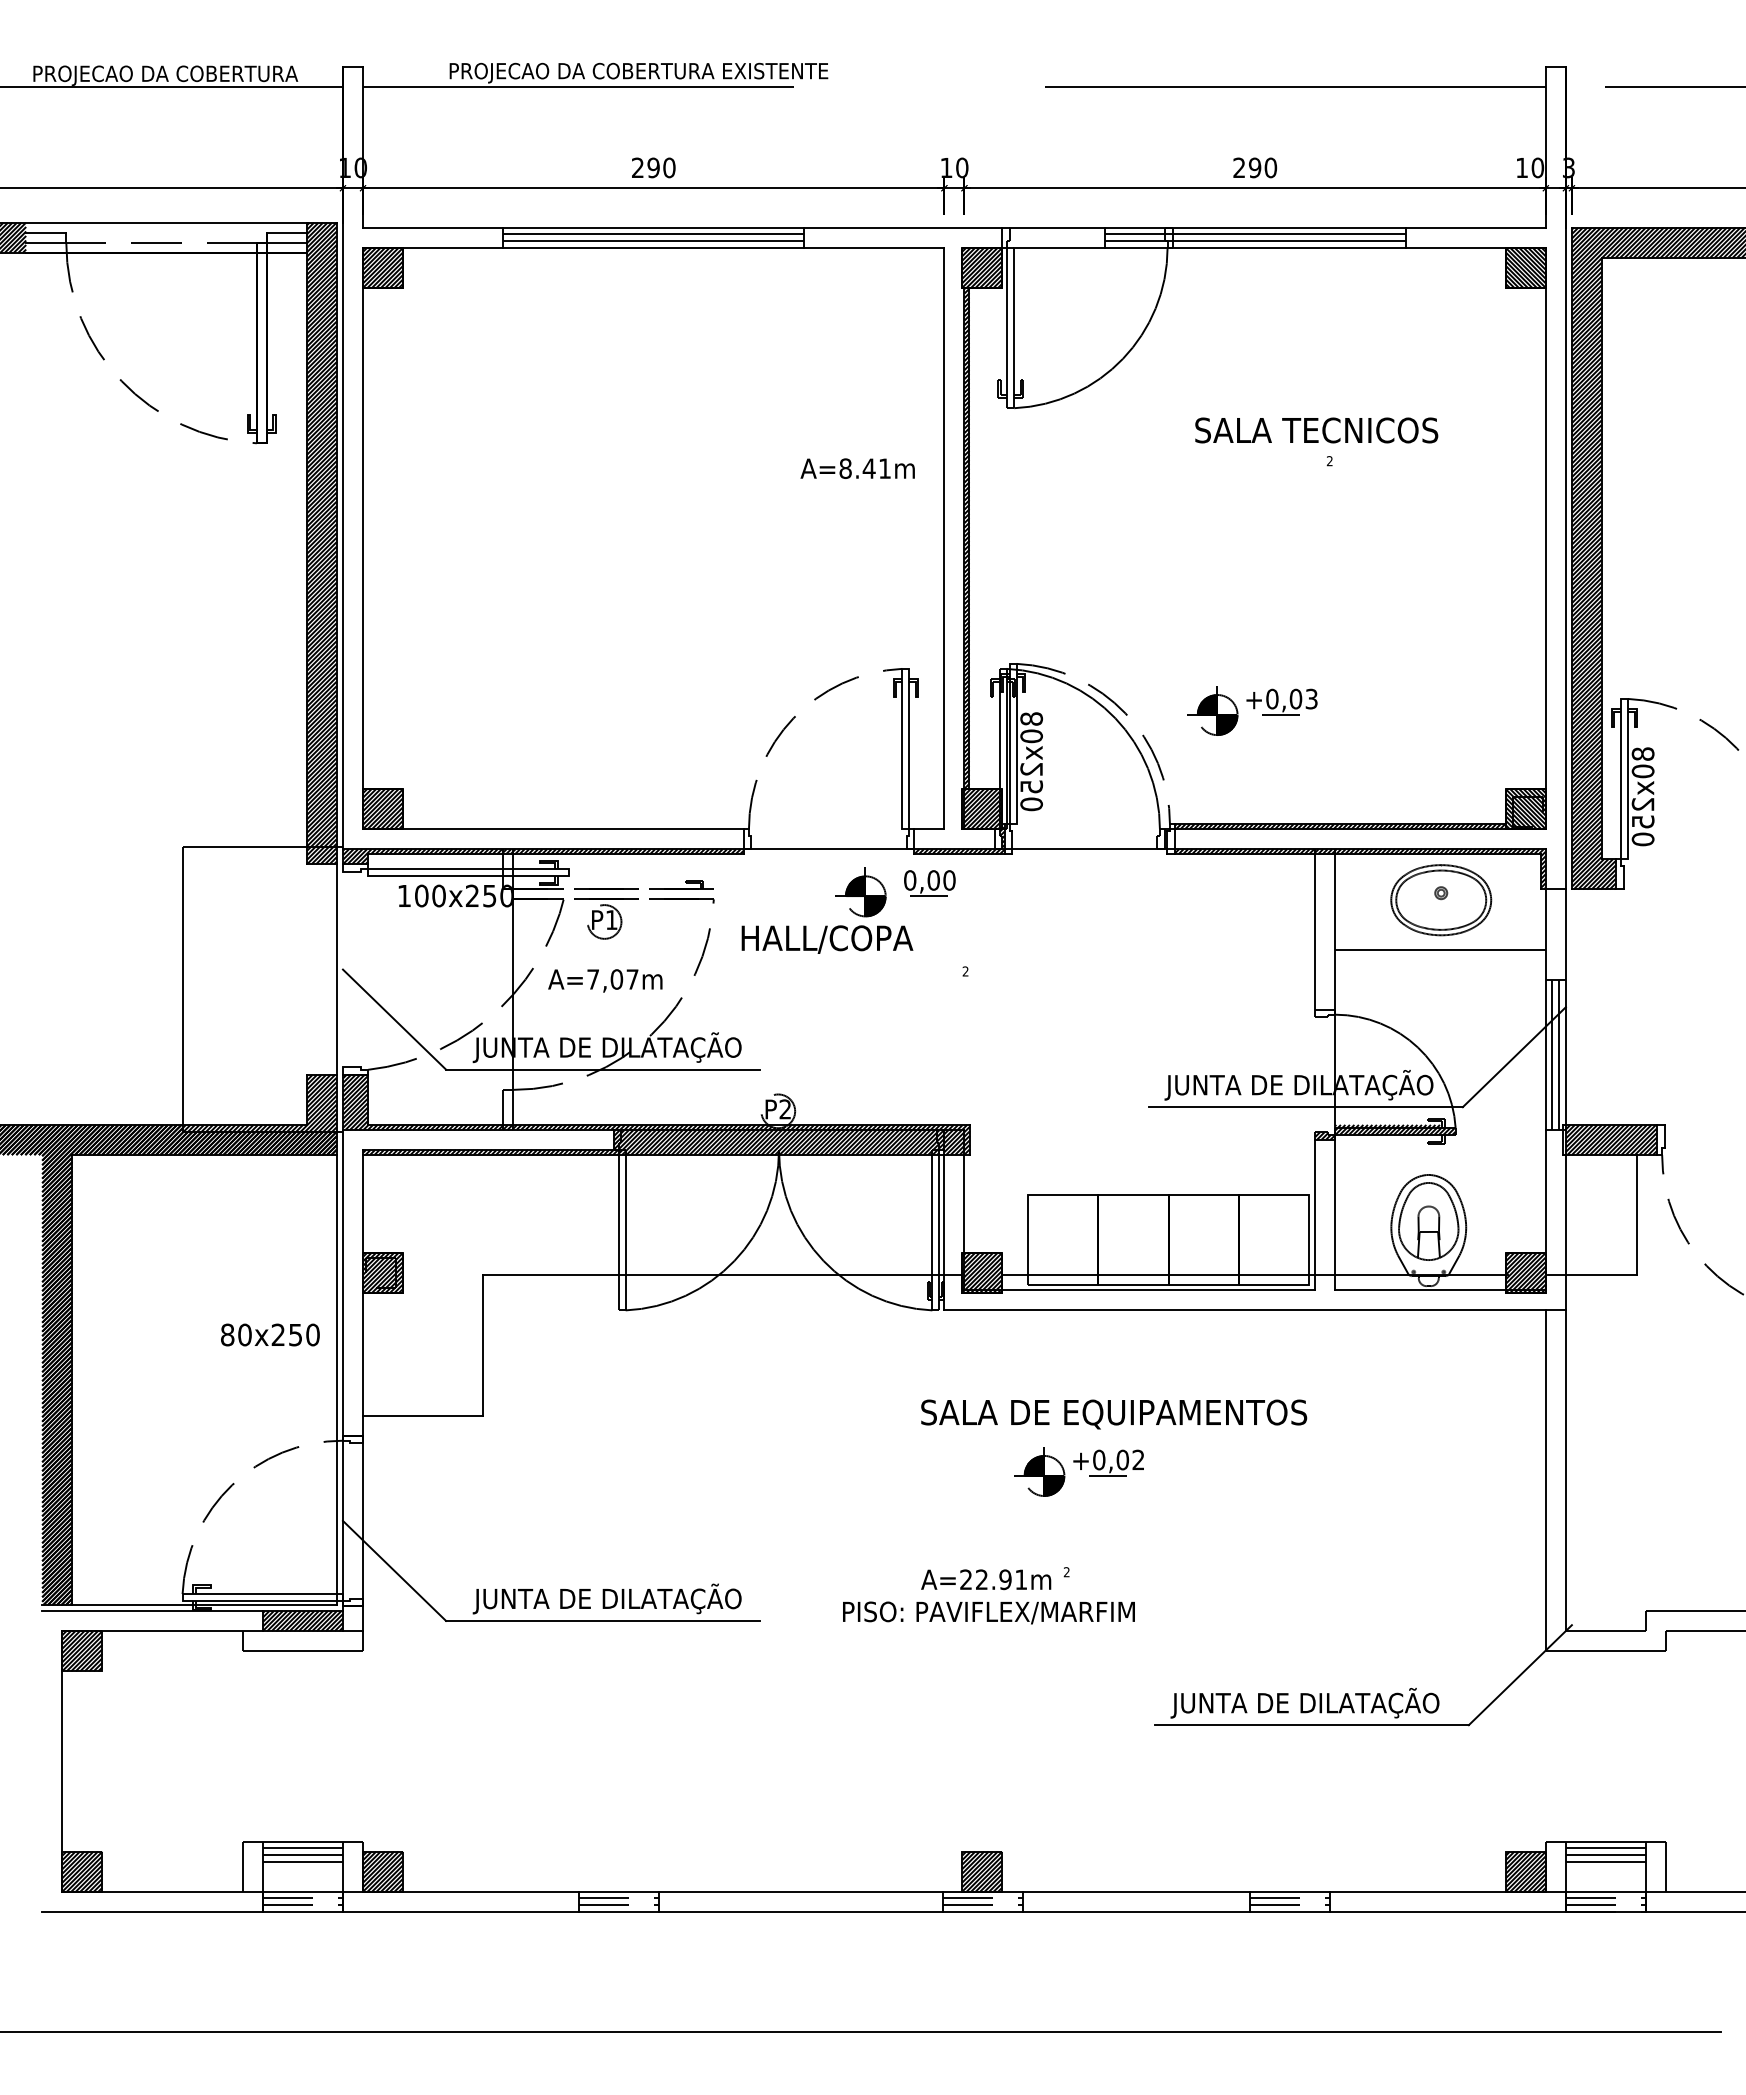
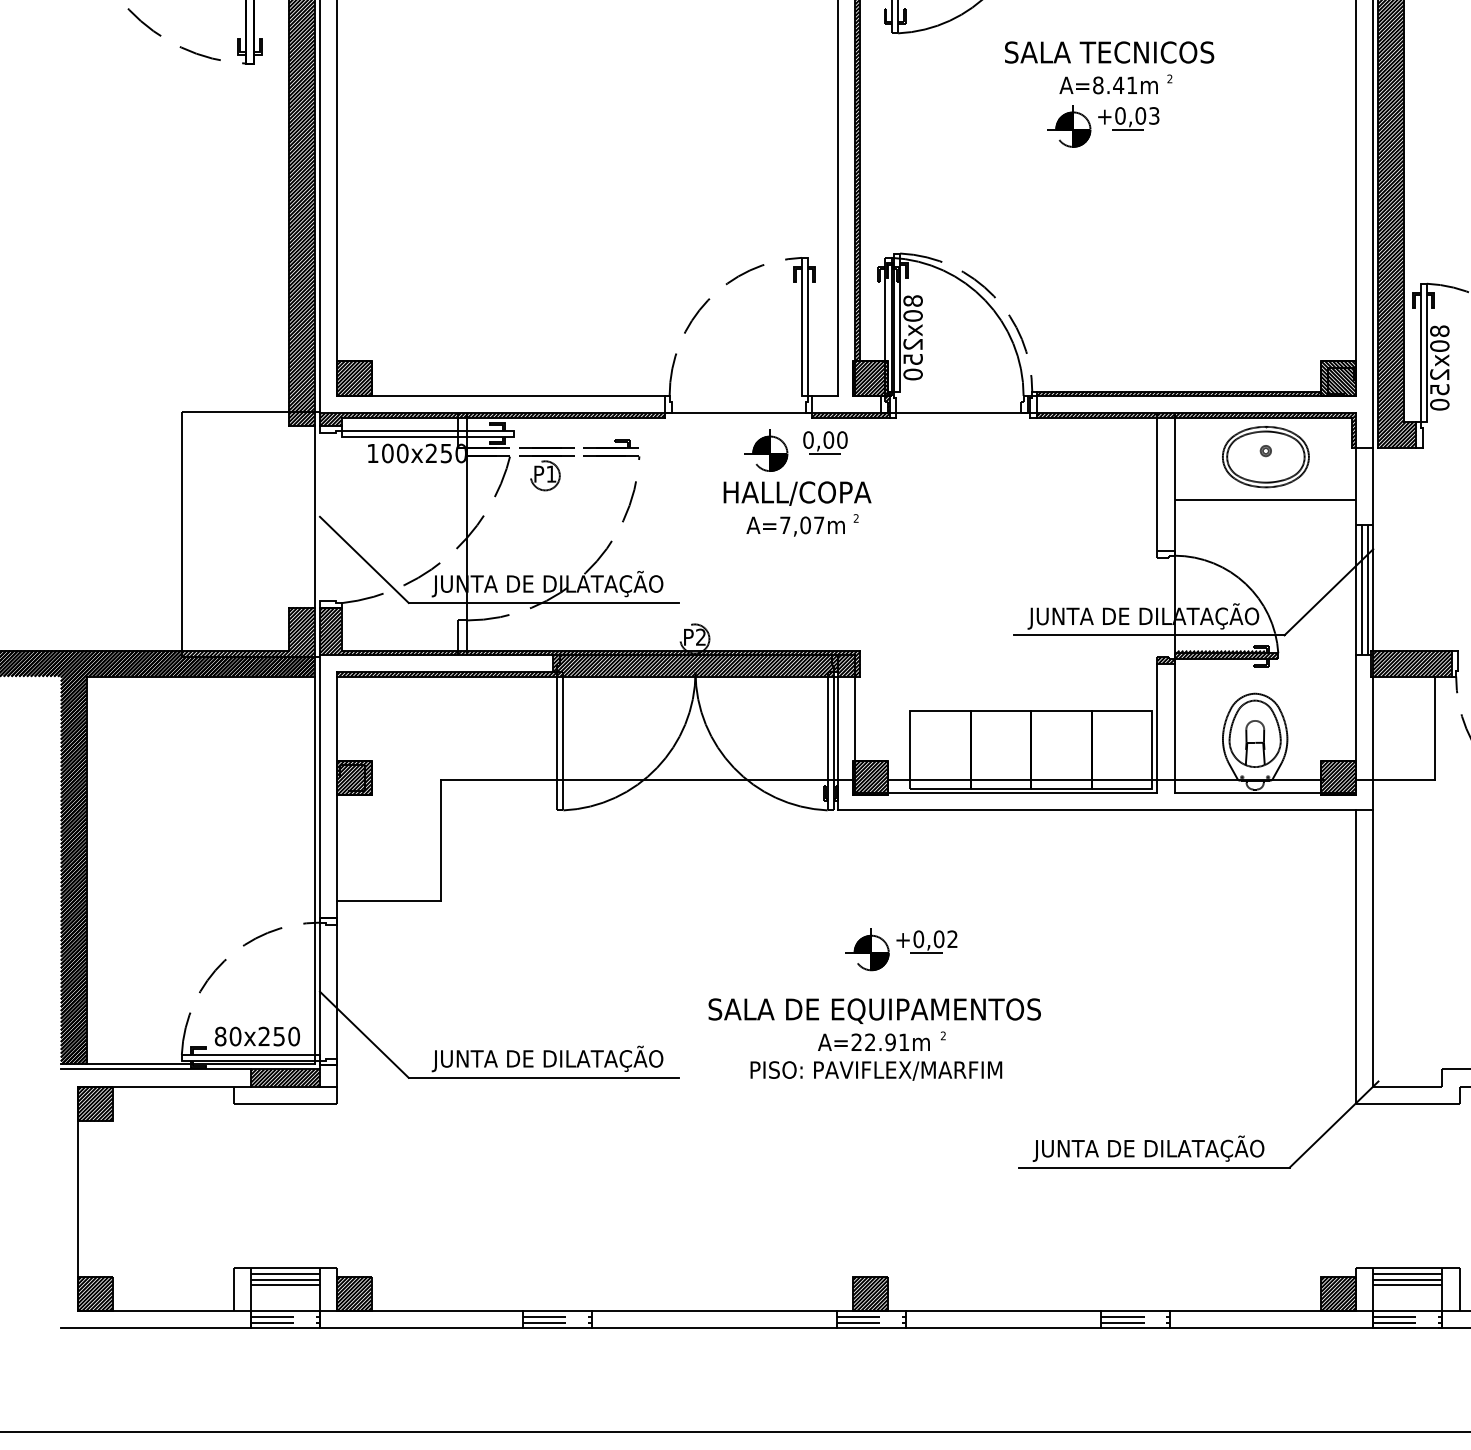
text: (1316, 430) -> (1109, 52), moved
text: (857, 468) -> (1108, 85), moved
part: (1252, 710) -> (1103, 125), moved
text: (827, 939) -> (797, 493), moved
text: (605, 980) -> (795, 526), moved
text: (270, 1334) -> (257, 1036), moved
text: (1114, 1414) -> (875, 1011), moved
part: (1078, 1471) -> (900, 949), moved

